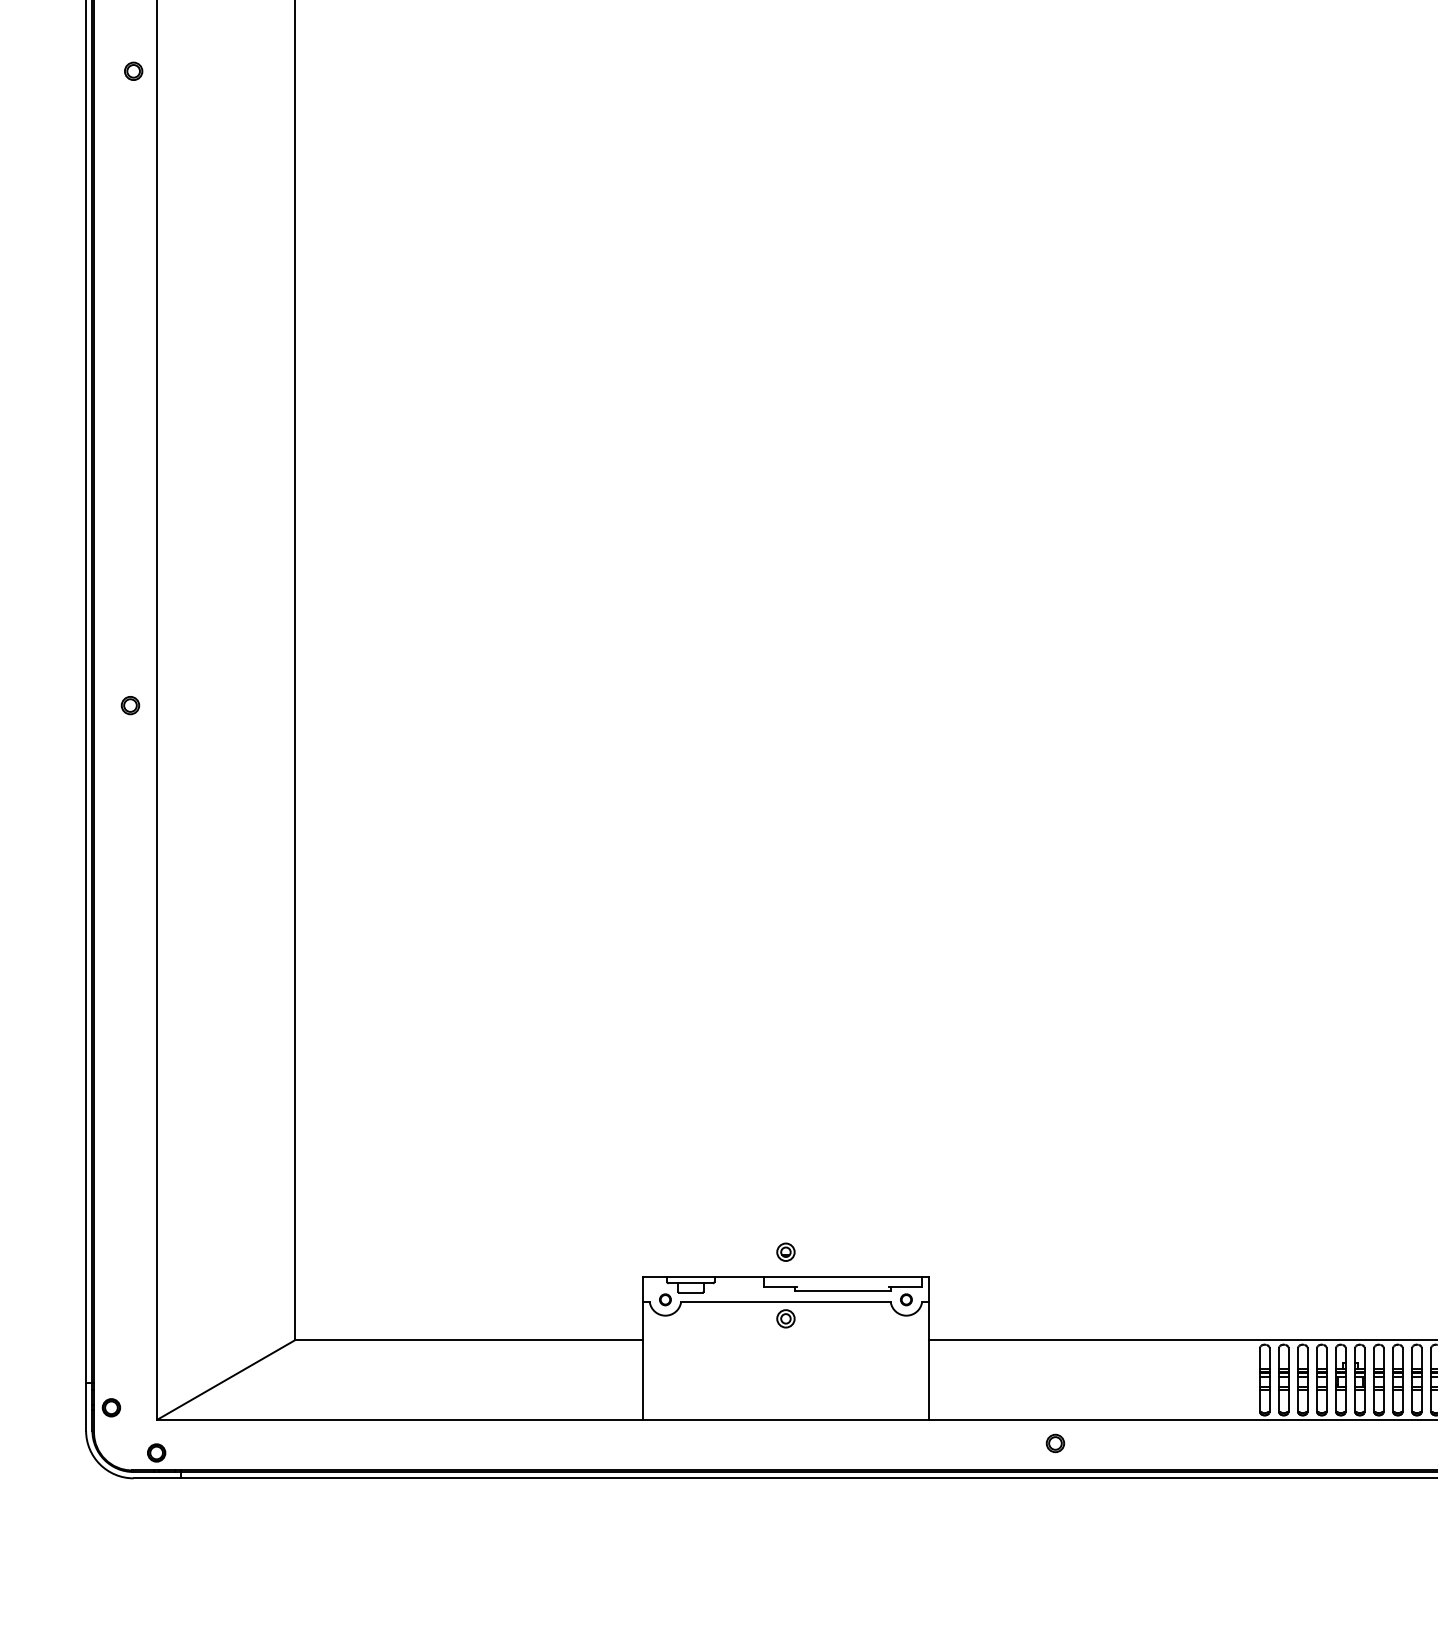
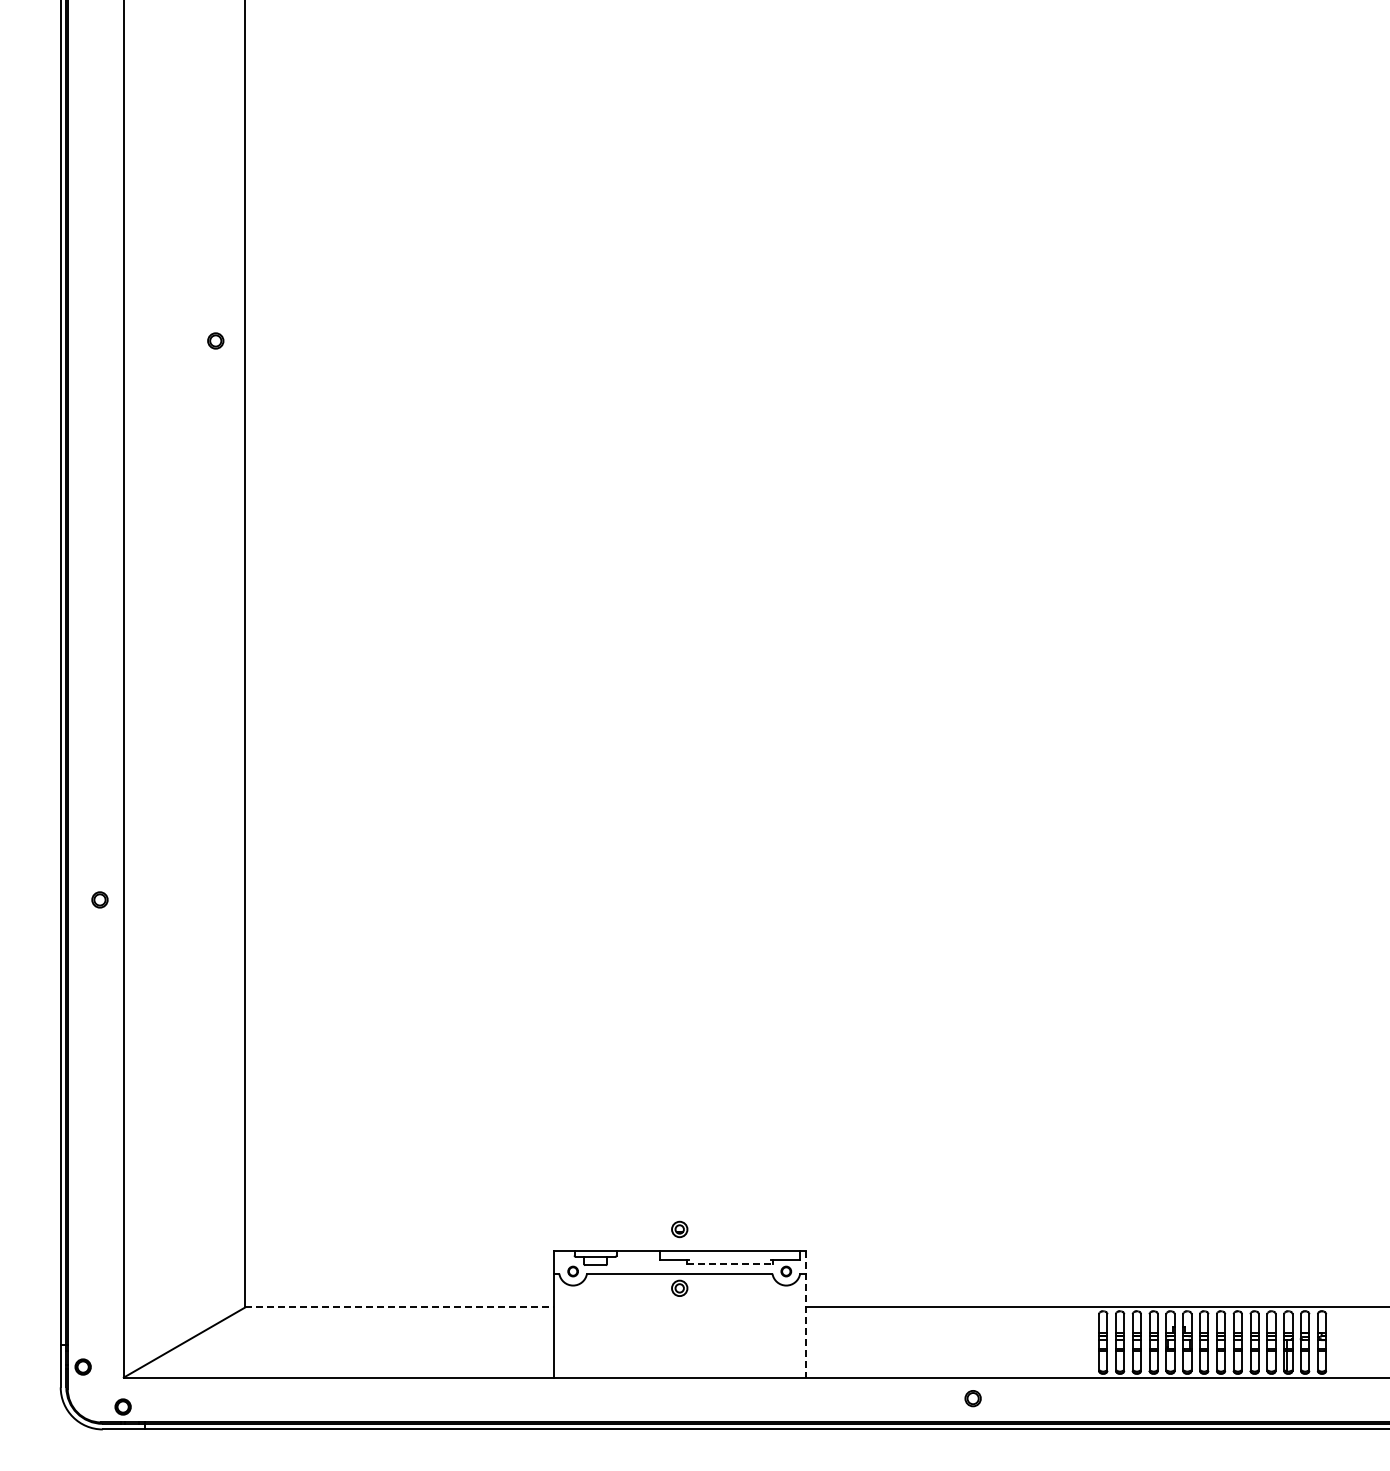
part: (133, 70) -> (215, 340), moved
part: (129, 705) -> (99, 899), moved
line: (843, 1290) -> (730, 1263), solid -> dashed
line: (469, 1340) -> (399, 1307), solid -> dashed
line: (928, 1348) -> (805, 1314), solid -> dashed
part: (1054, 1443) -> (972, 1398), moved

